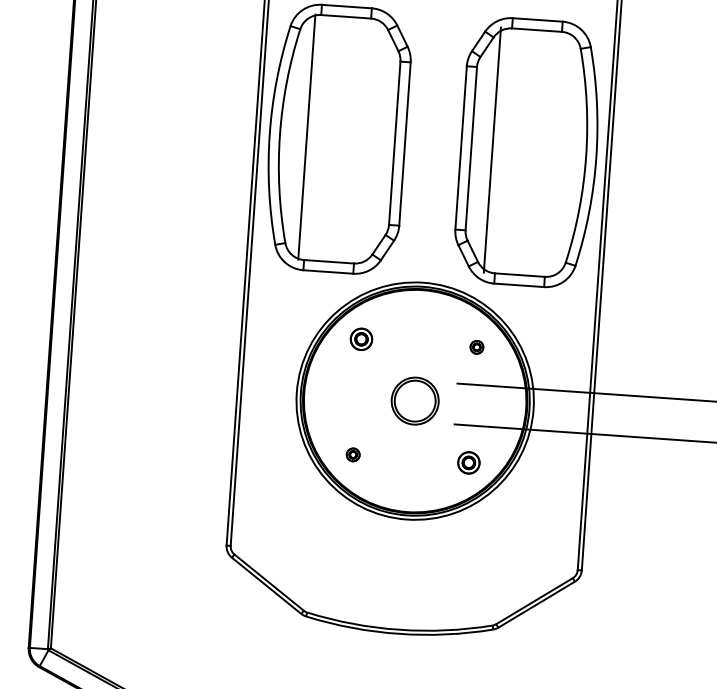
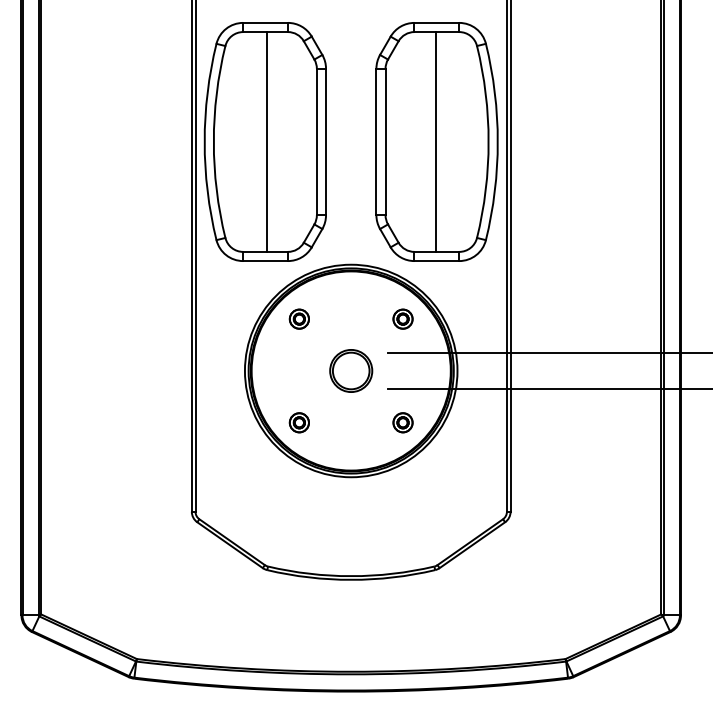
line: (306, 136) -> (266, 141), moved
line: (492, 149) -> (435, 141), moved
part: (476, 346) -> (402, 318), size x1.67
part: (352, 454) -> (298, 422), size x1.67

